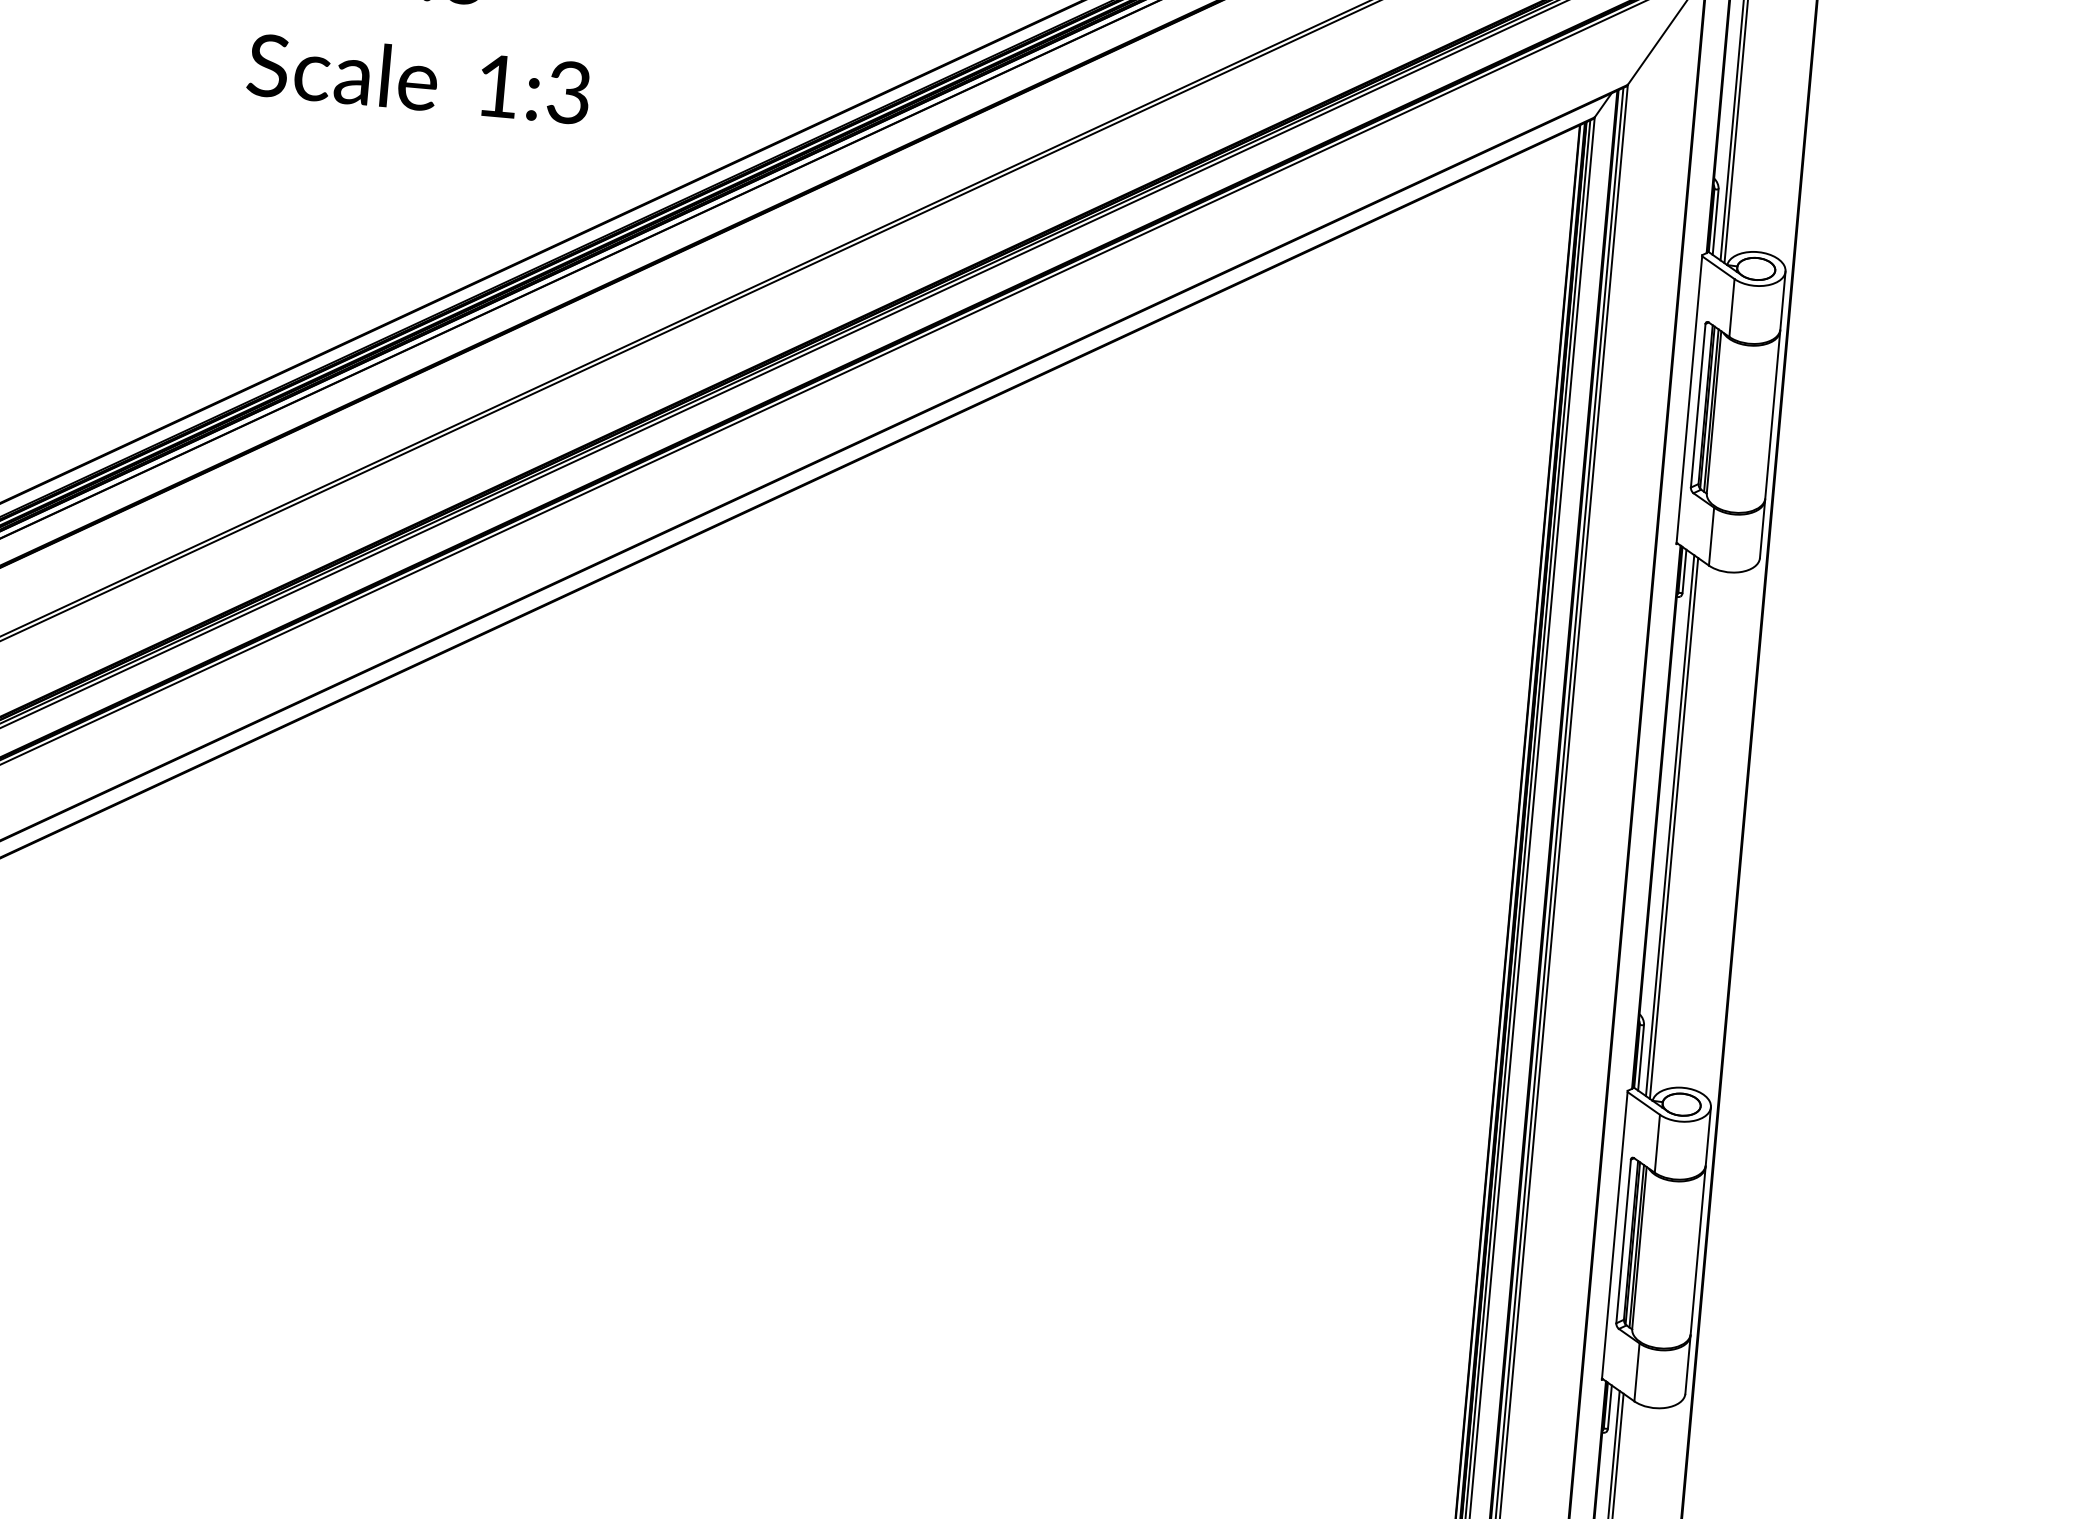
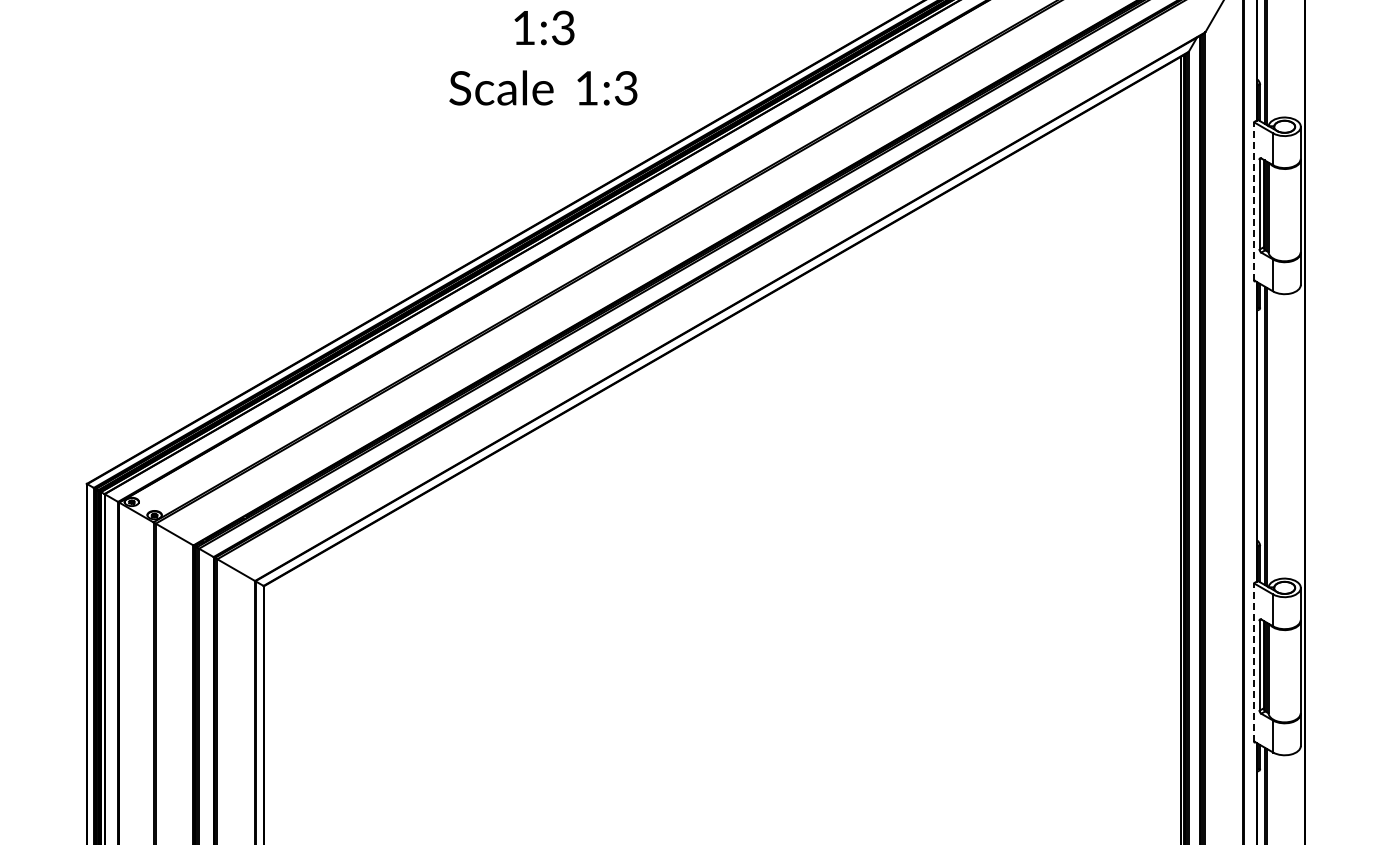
line: (1689, 399) -> (1254, 201), solid -> dashed
line: (1614, 1235) -> (1254, 662), solid -> dashed

